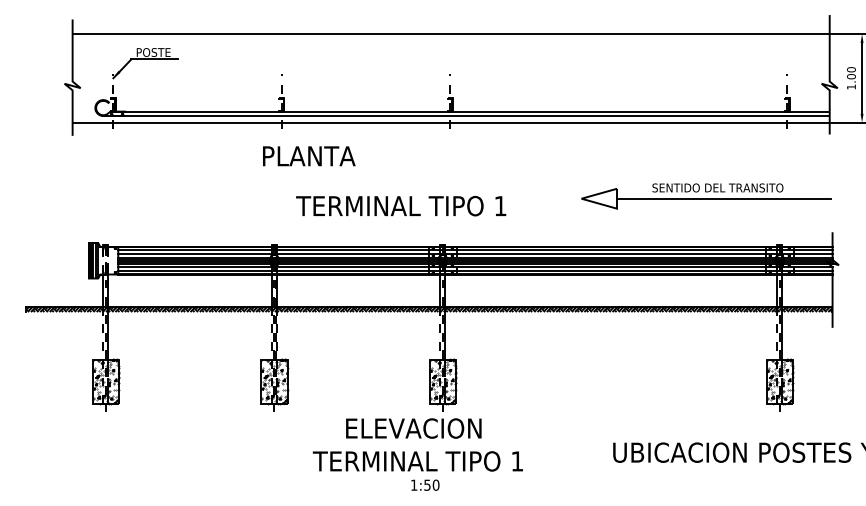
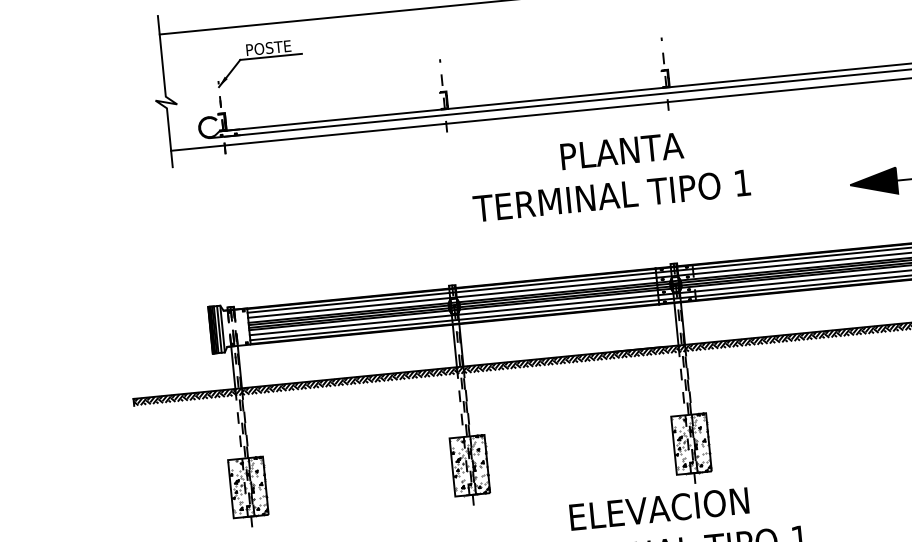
text: (309, 156) -> (622, 151), moved
fill: (598, 198) -> (872, 182), added
text: (401, 205) -> (612, 194), moved

